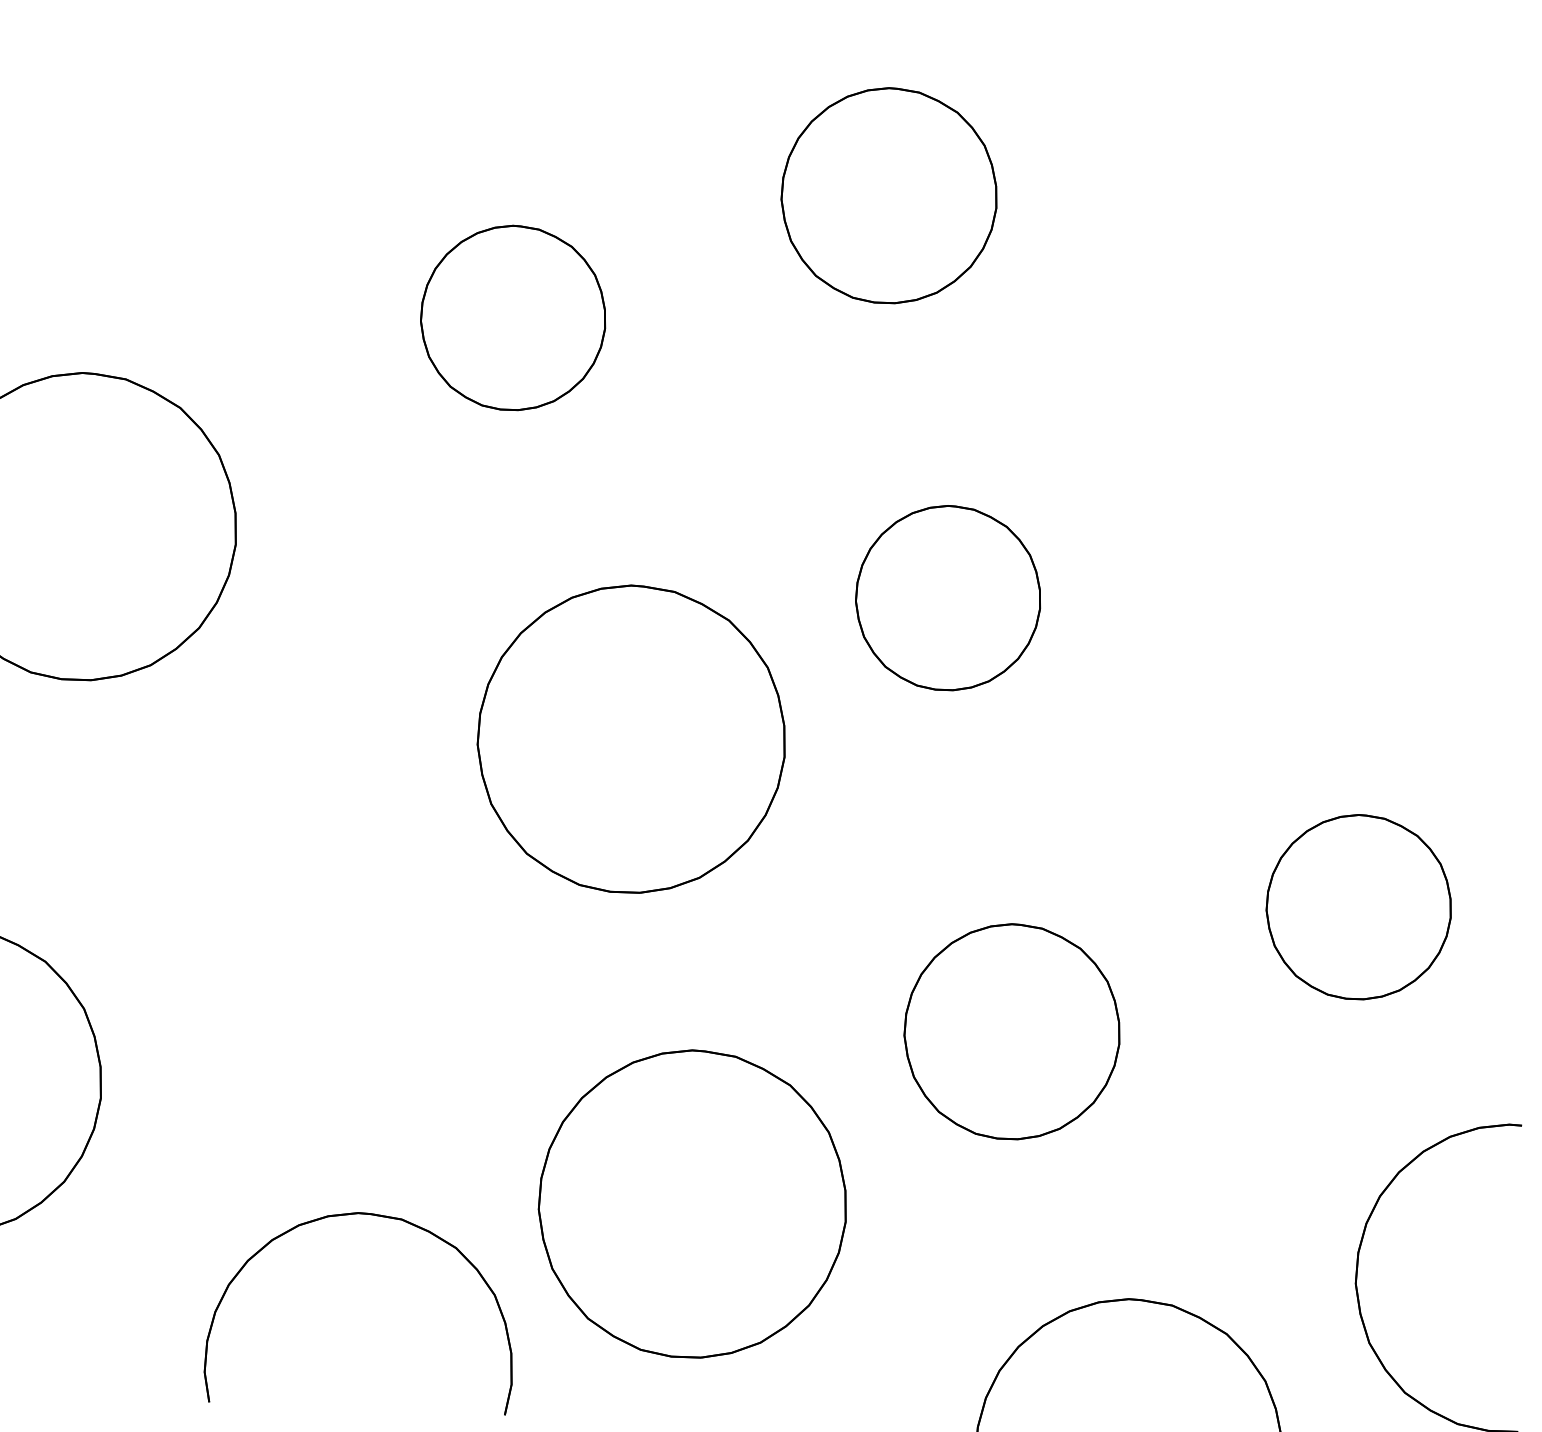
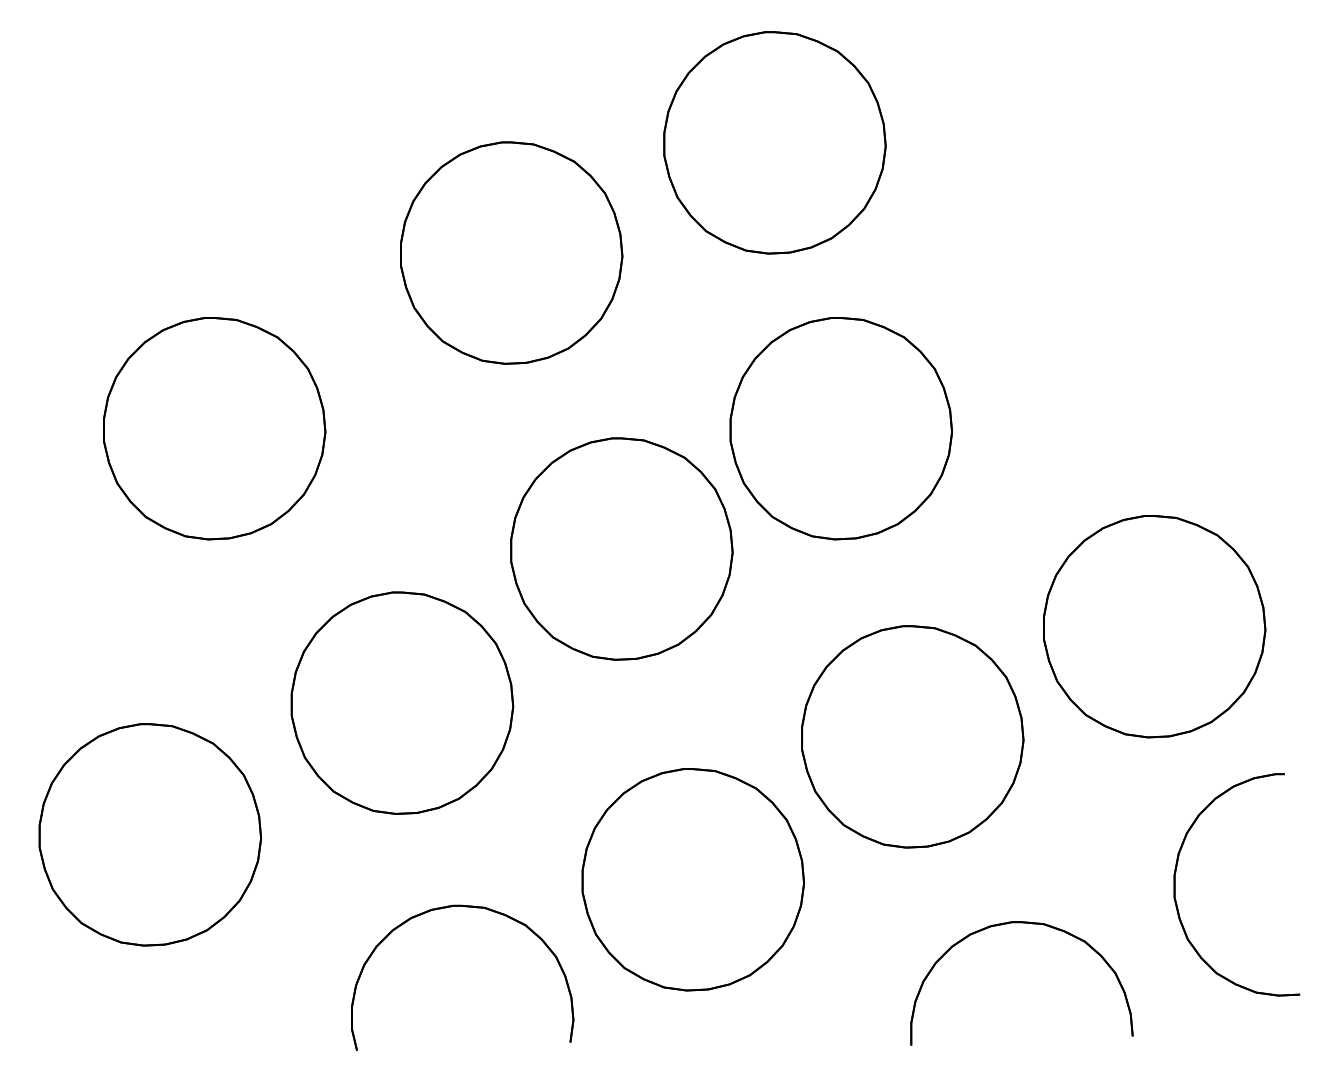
part: (888, 195) -> (774, 142), size x1.43
part: (513, 317) -> (511, 252), size x1.67
part: (947, 597) -> (840, 428), size x1.67
part: (1358, 906) -> (1154, 626), size x1.67
part: (311, 926) -> (402, 702), added
part: (1012, 1031) -> (912, 736), size x1.43

